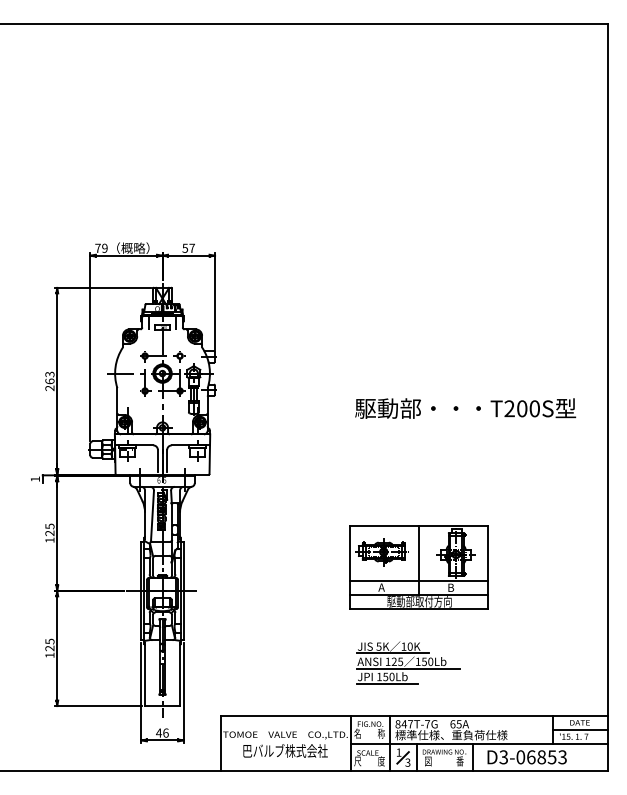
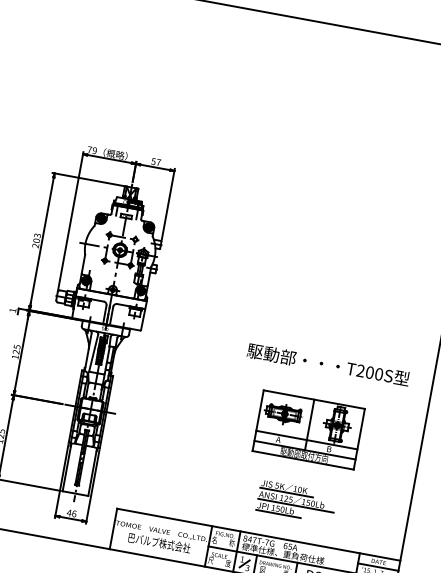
text: (49, 381) -> (36, 240), 263 -> 203
text: (465, 408) -> (328, 364), moved
part: (418, 567) -> (308, 429), moved
part: (408, 662) -> (296, 501), moved

